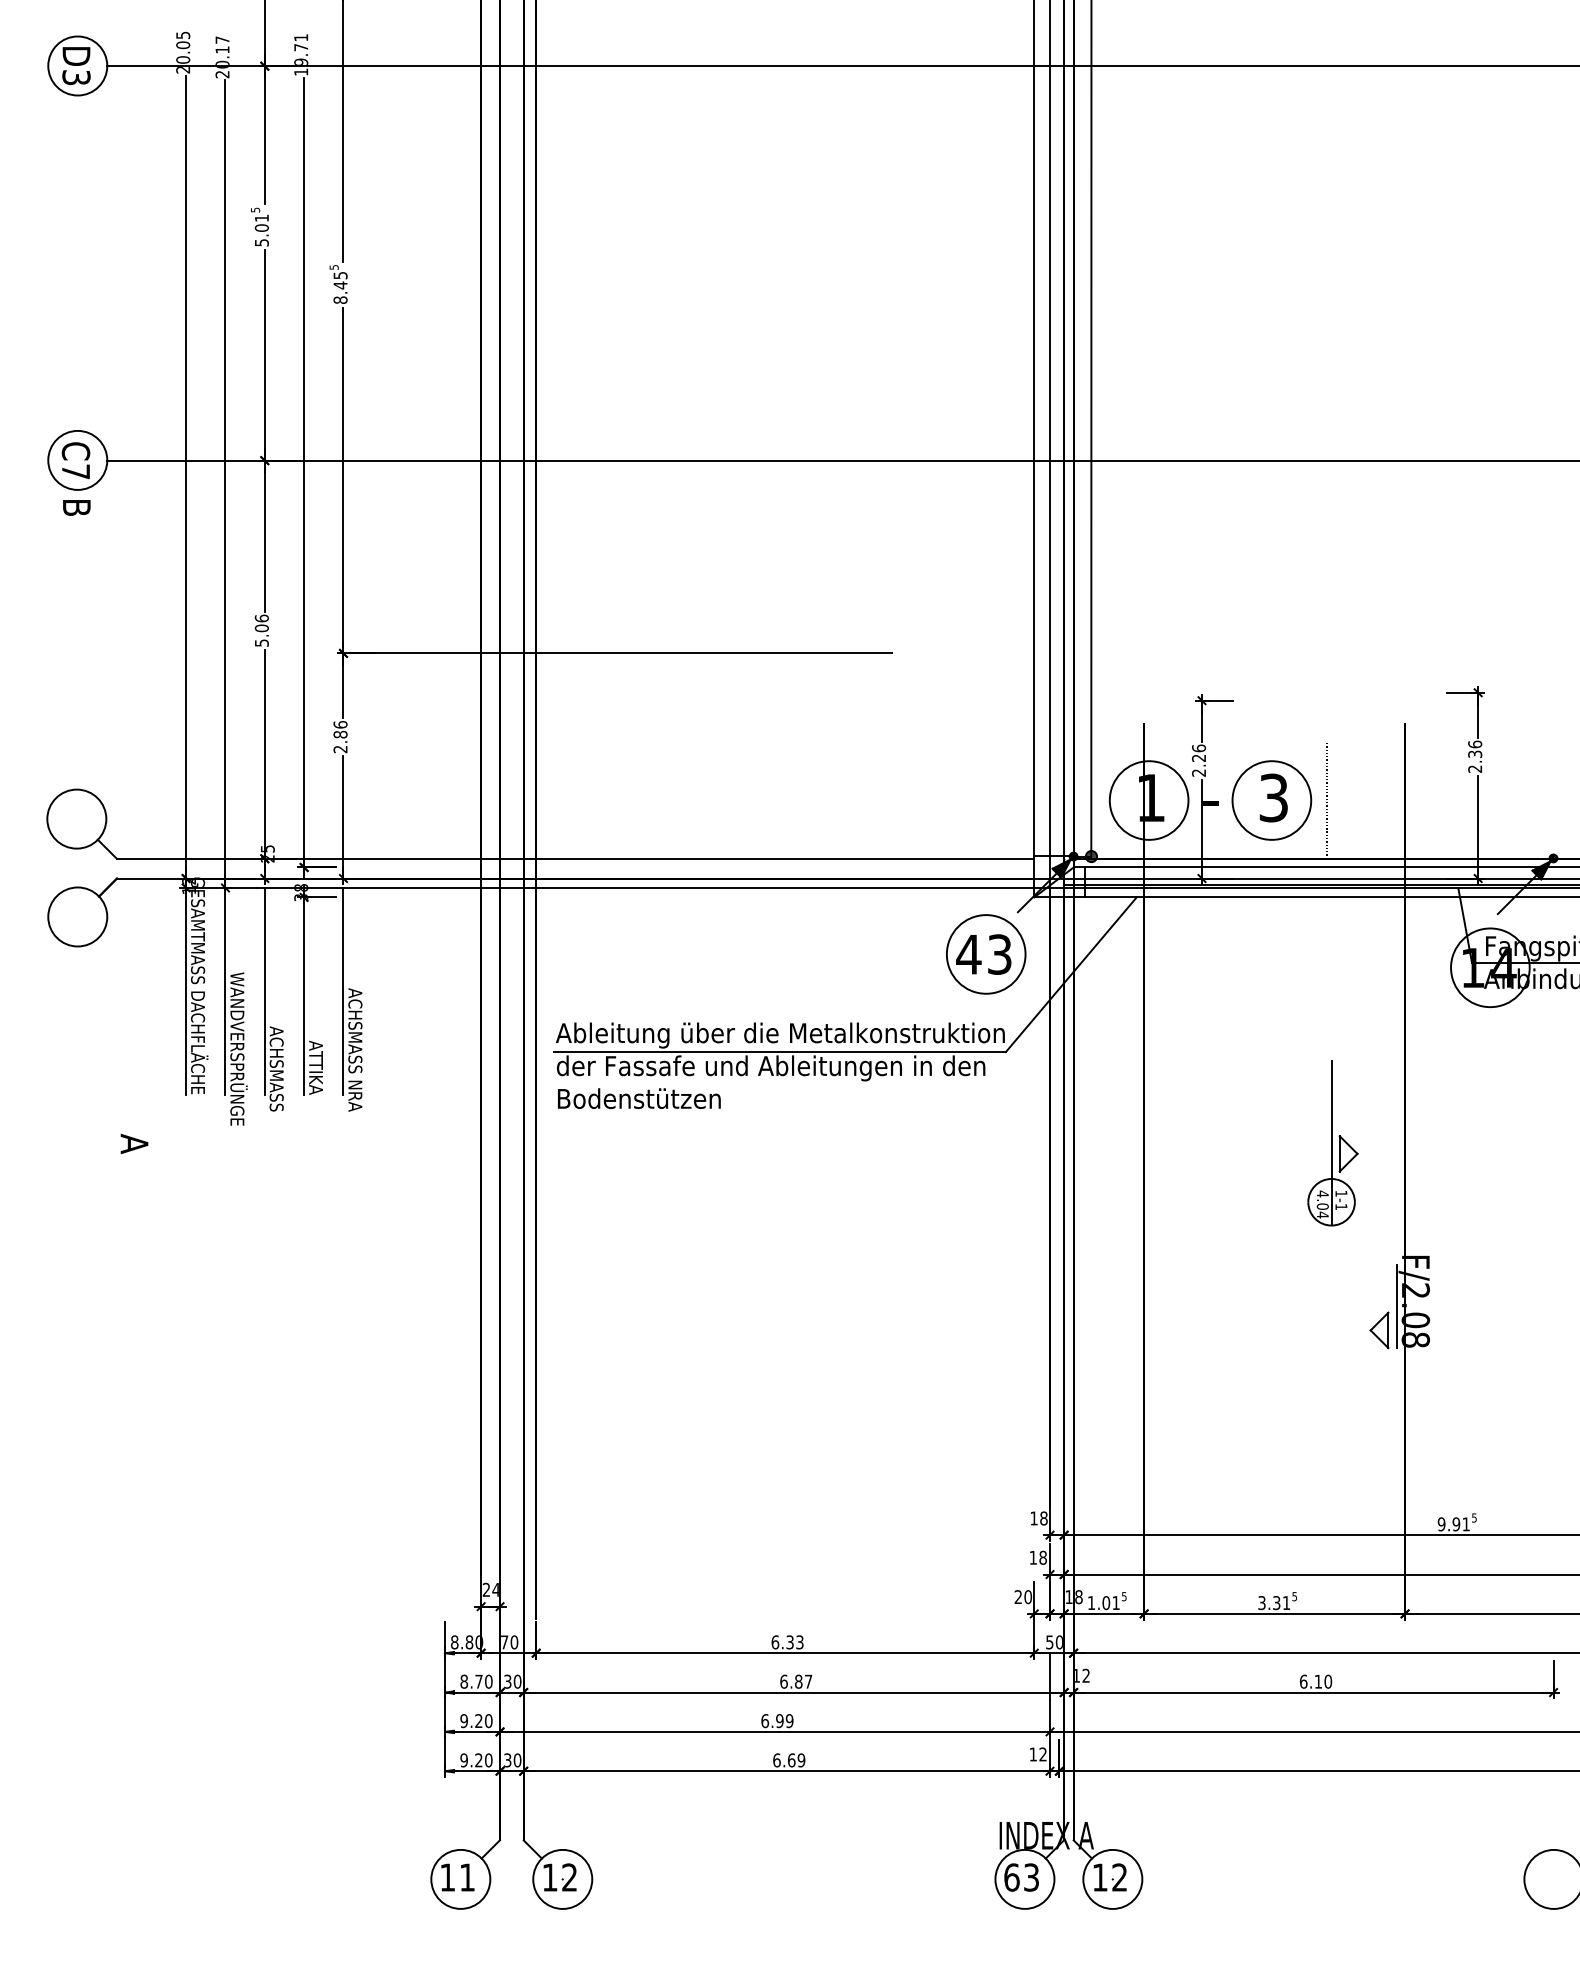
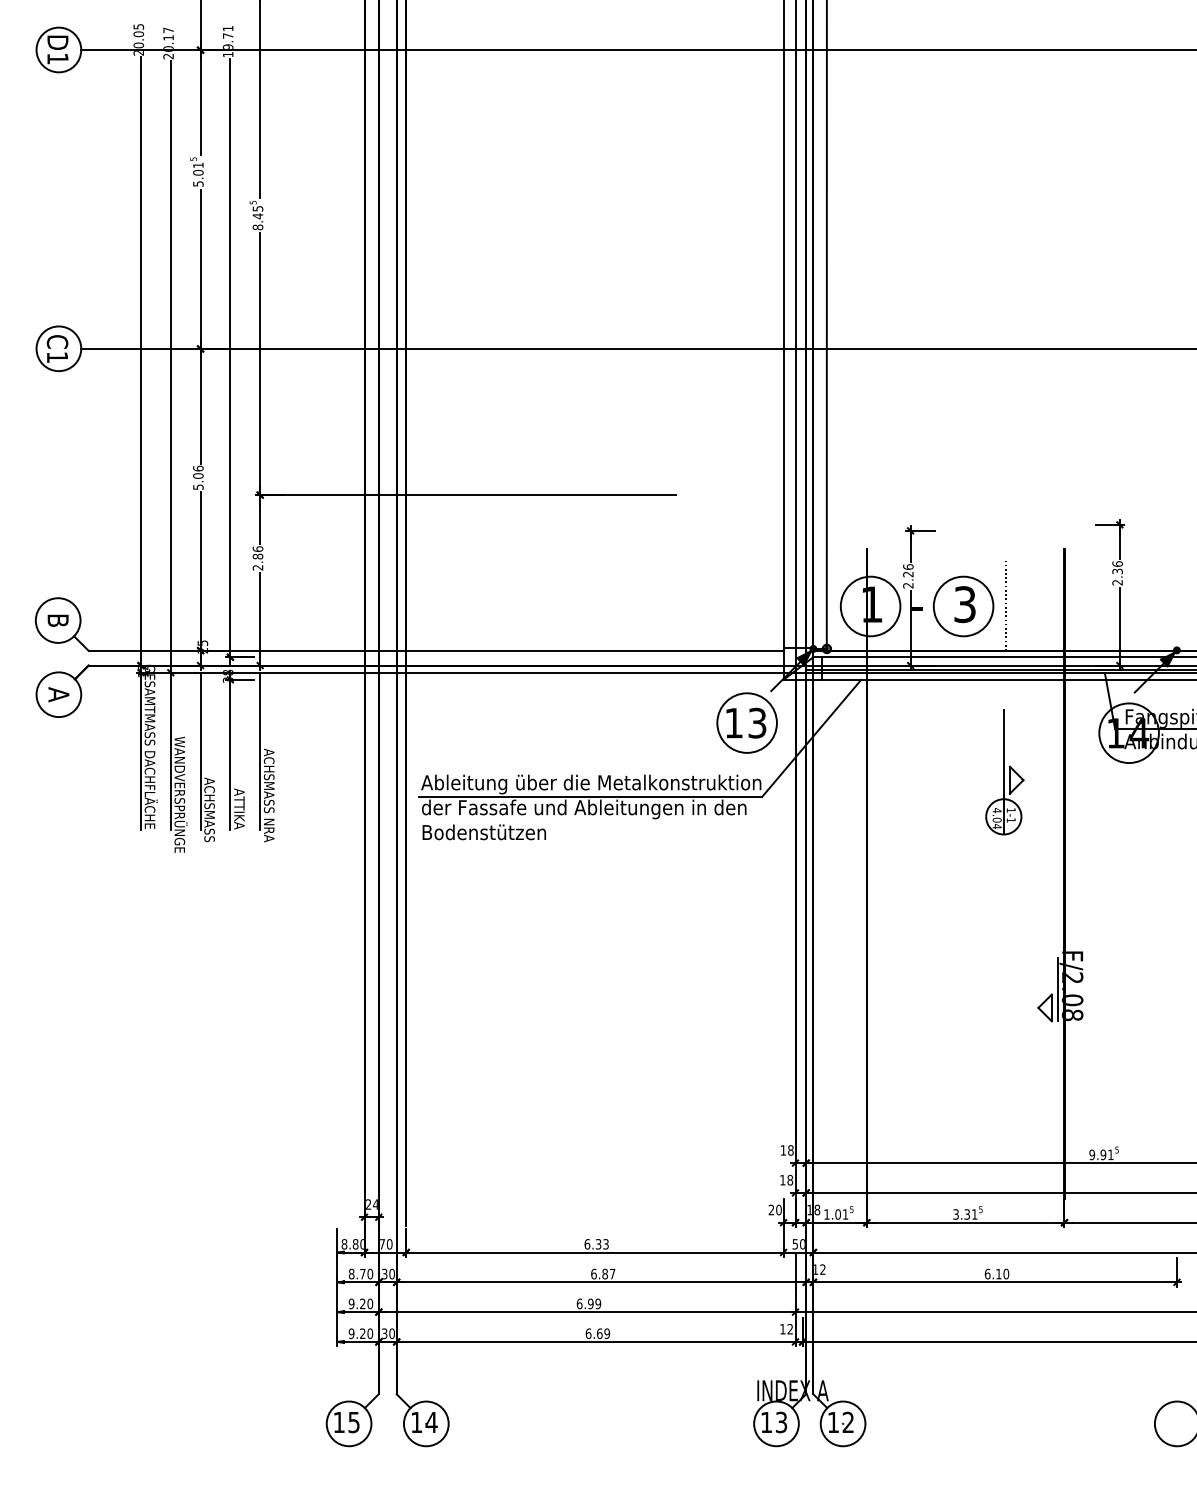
text: (75, 77) -> (57, 58), D3 -> D1
text: (75, 471) -> (57, 357), C7 -> C1
text: (75, 507) -> (57, 620), moved
text: (968, 954) -> (733, 723), 43 -> 13
text: (134, 1143) -> (58, 694), moved
part: (1332, 1143) -> (1004, 772), moved
text: (569, 1876) -> (431, 1421), 12 -> 14
text: (466, 1877) -> (353, 1422), 11 -> 15
text: (1011, 1877) -> (766, 1422), 63 -> 13

